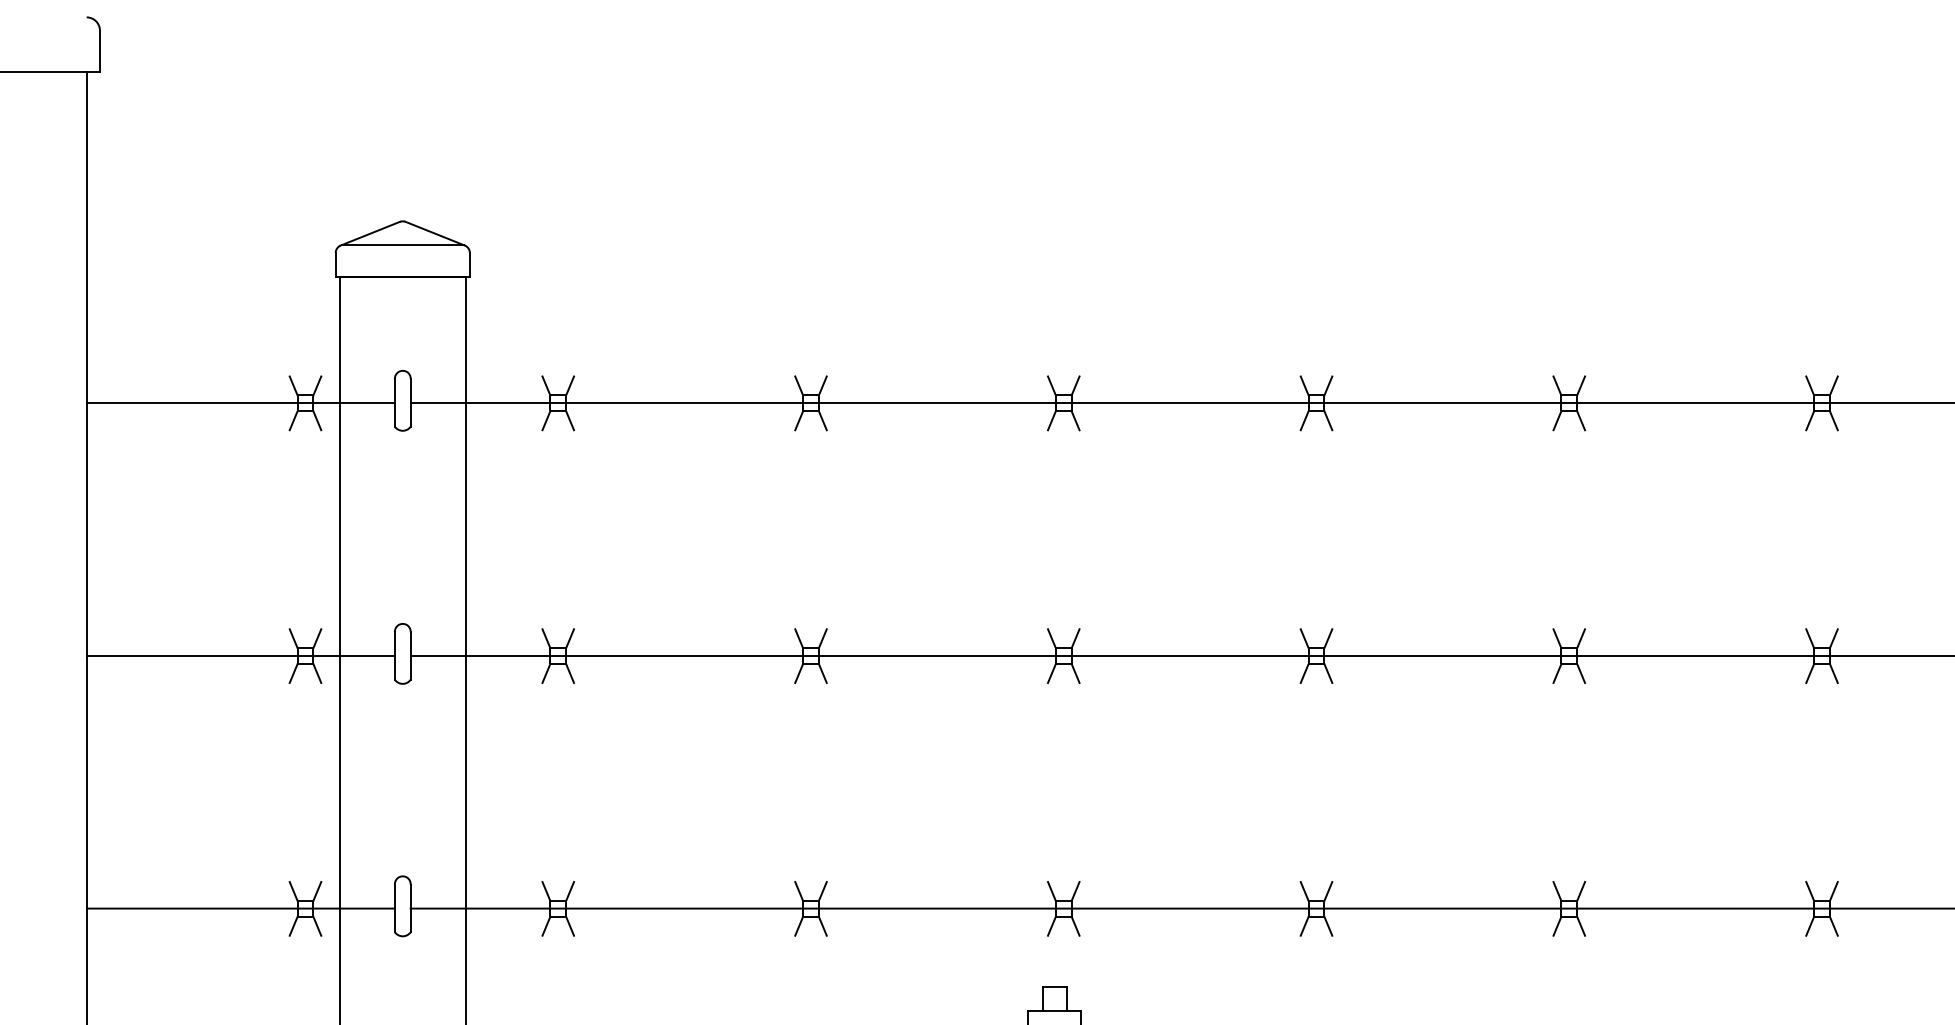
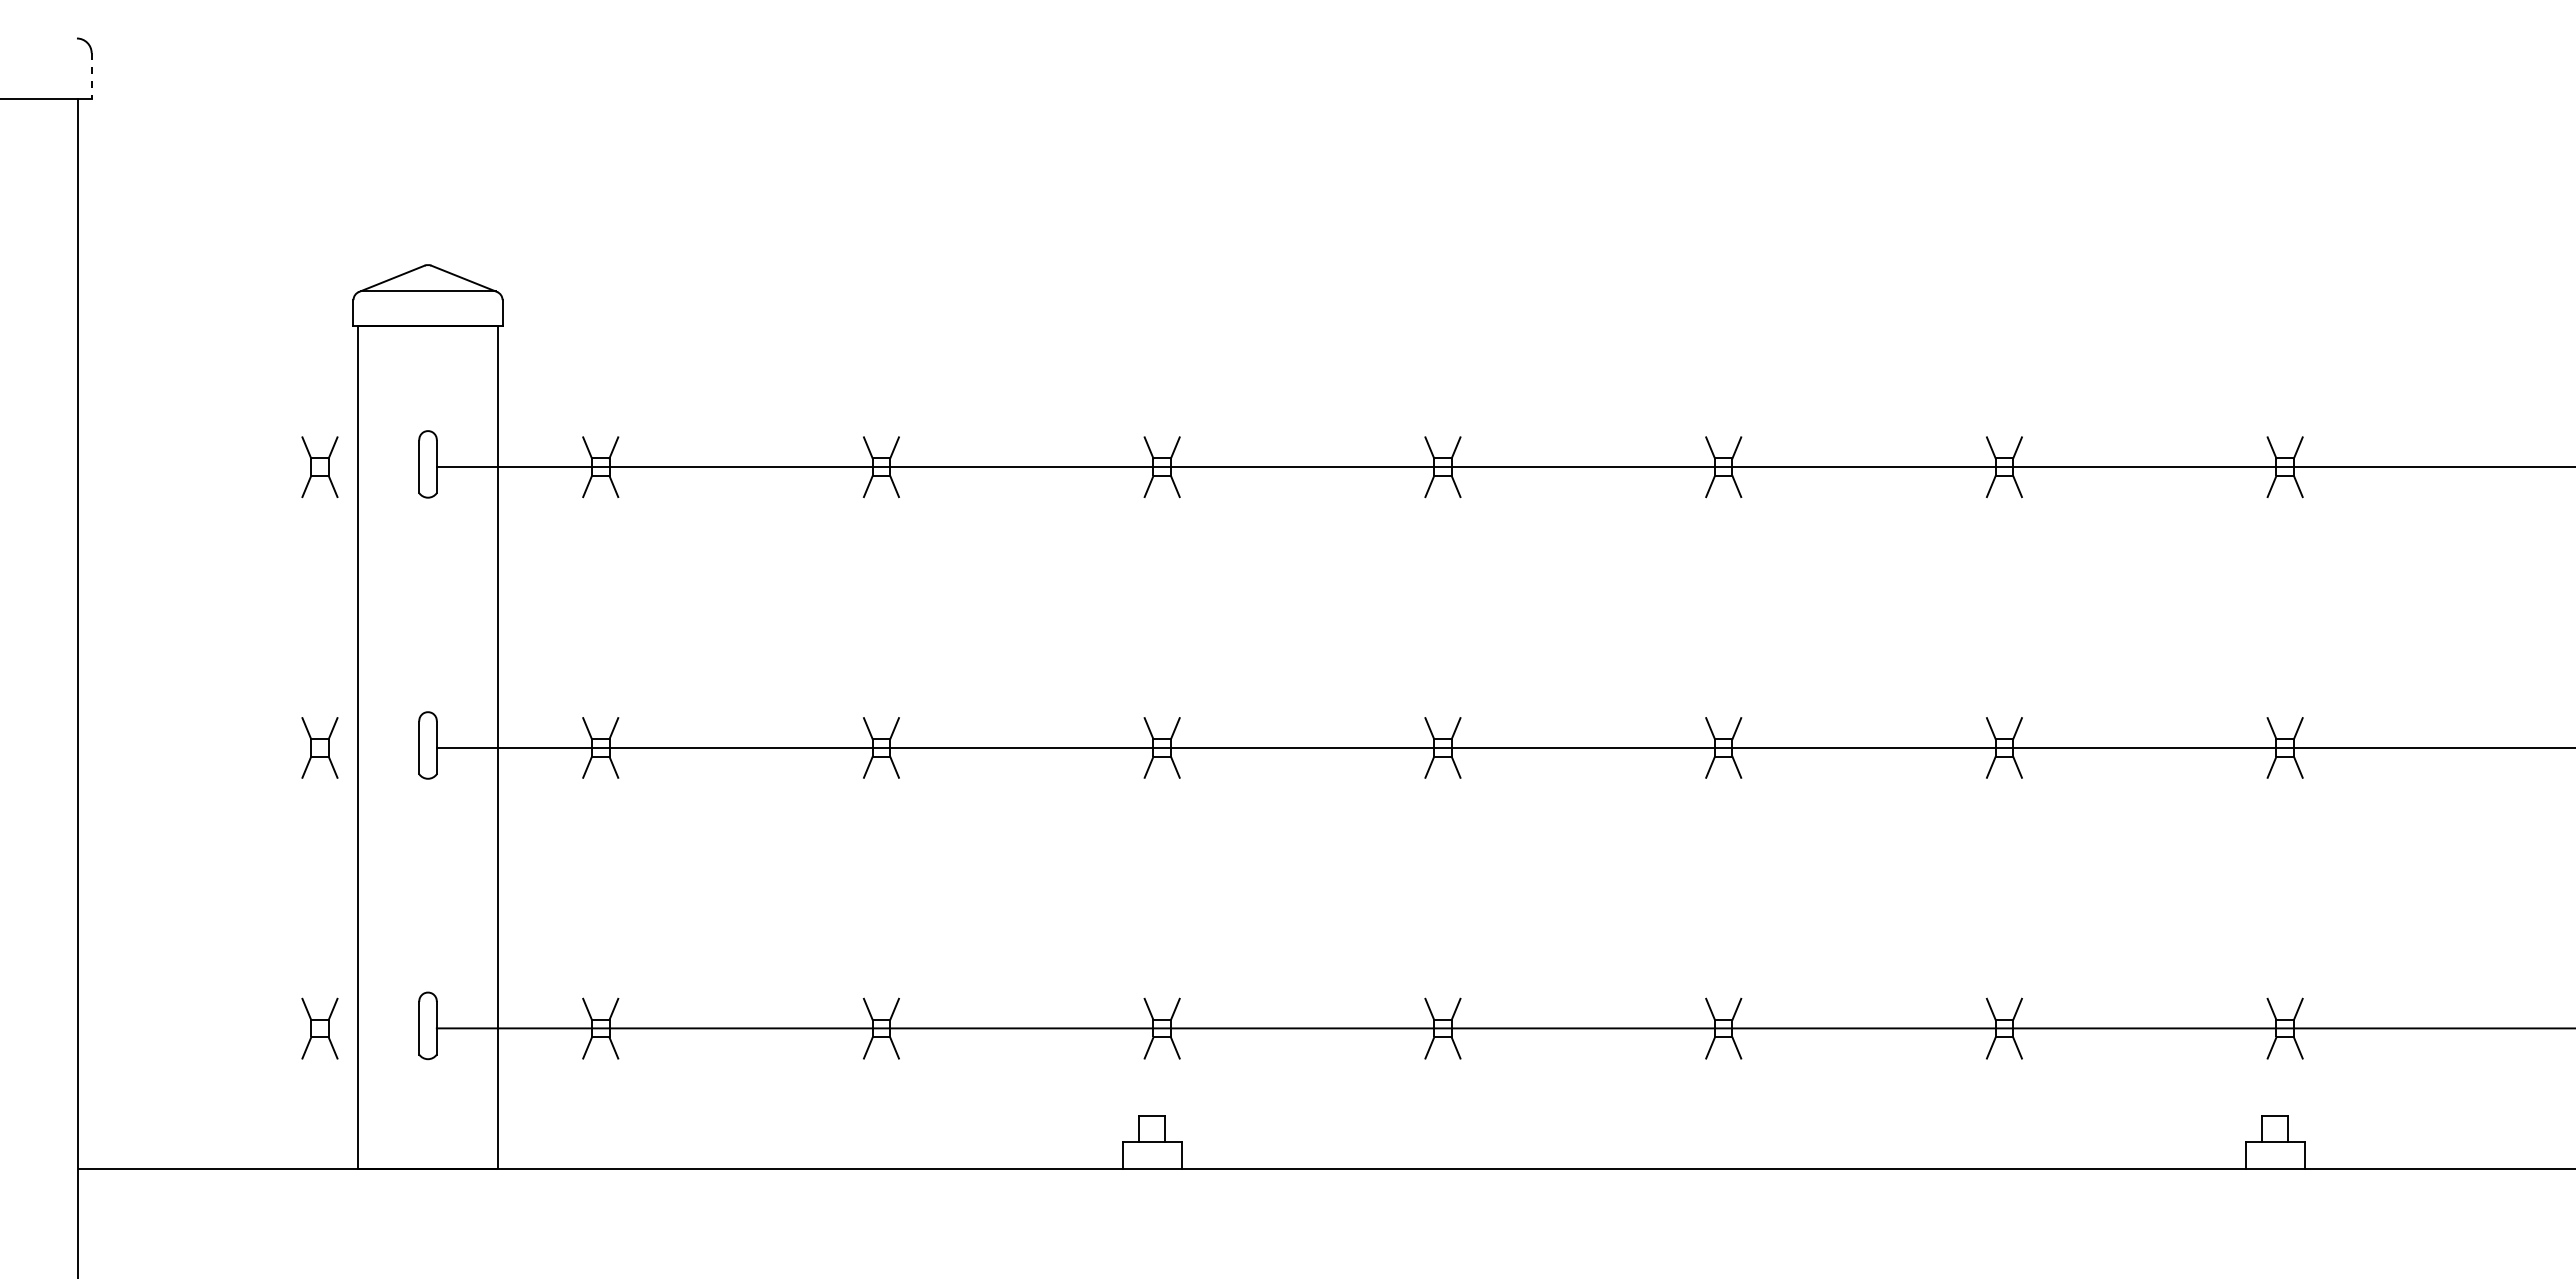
line: (99, 51) -> (91, 76), solid -> dashed
line: (241, 402) -> (248, 466), removed
line: (241, 655) -> (248, 747), removed
line: (241, 908) -> (248, 1028), removed

